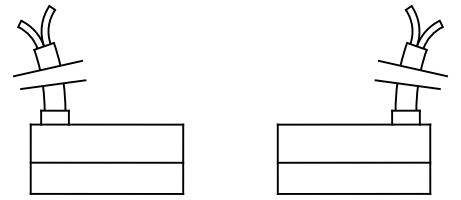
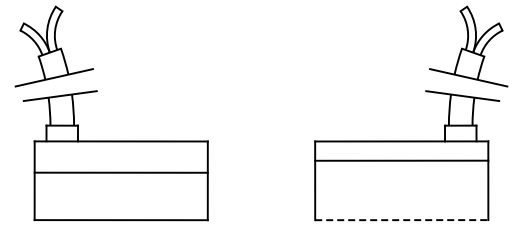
line: (106, 162) -> (120, 172), moved
line: (353, 162) -> (401, 160), moved
line: (353, 194) -> (401, 220), solid -> dashed

